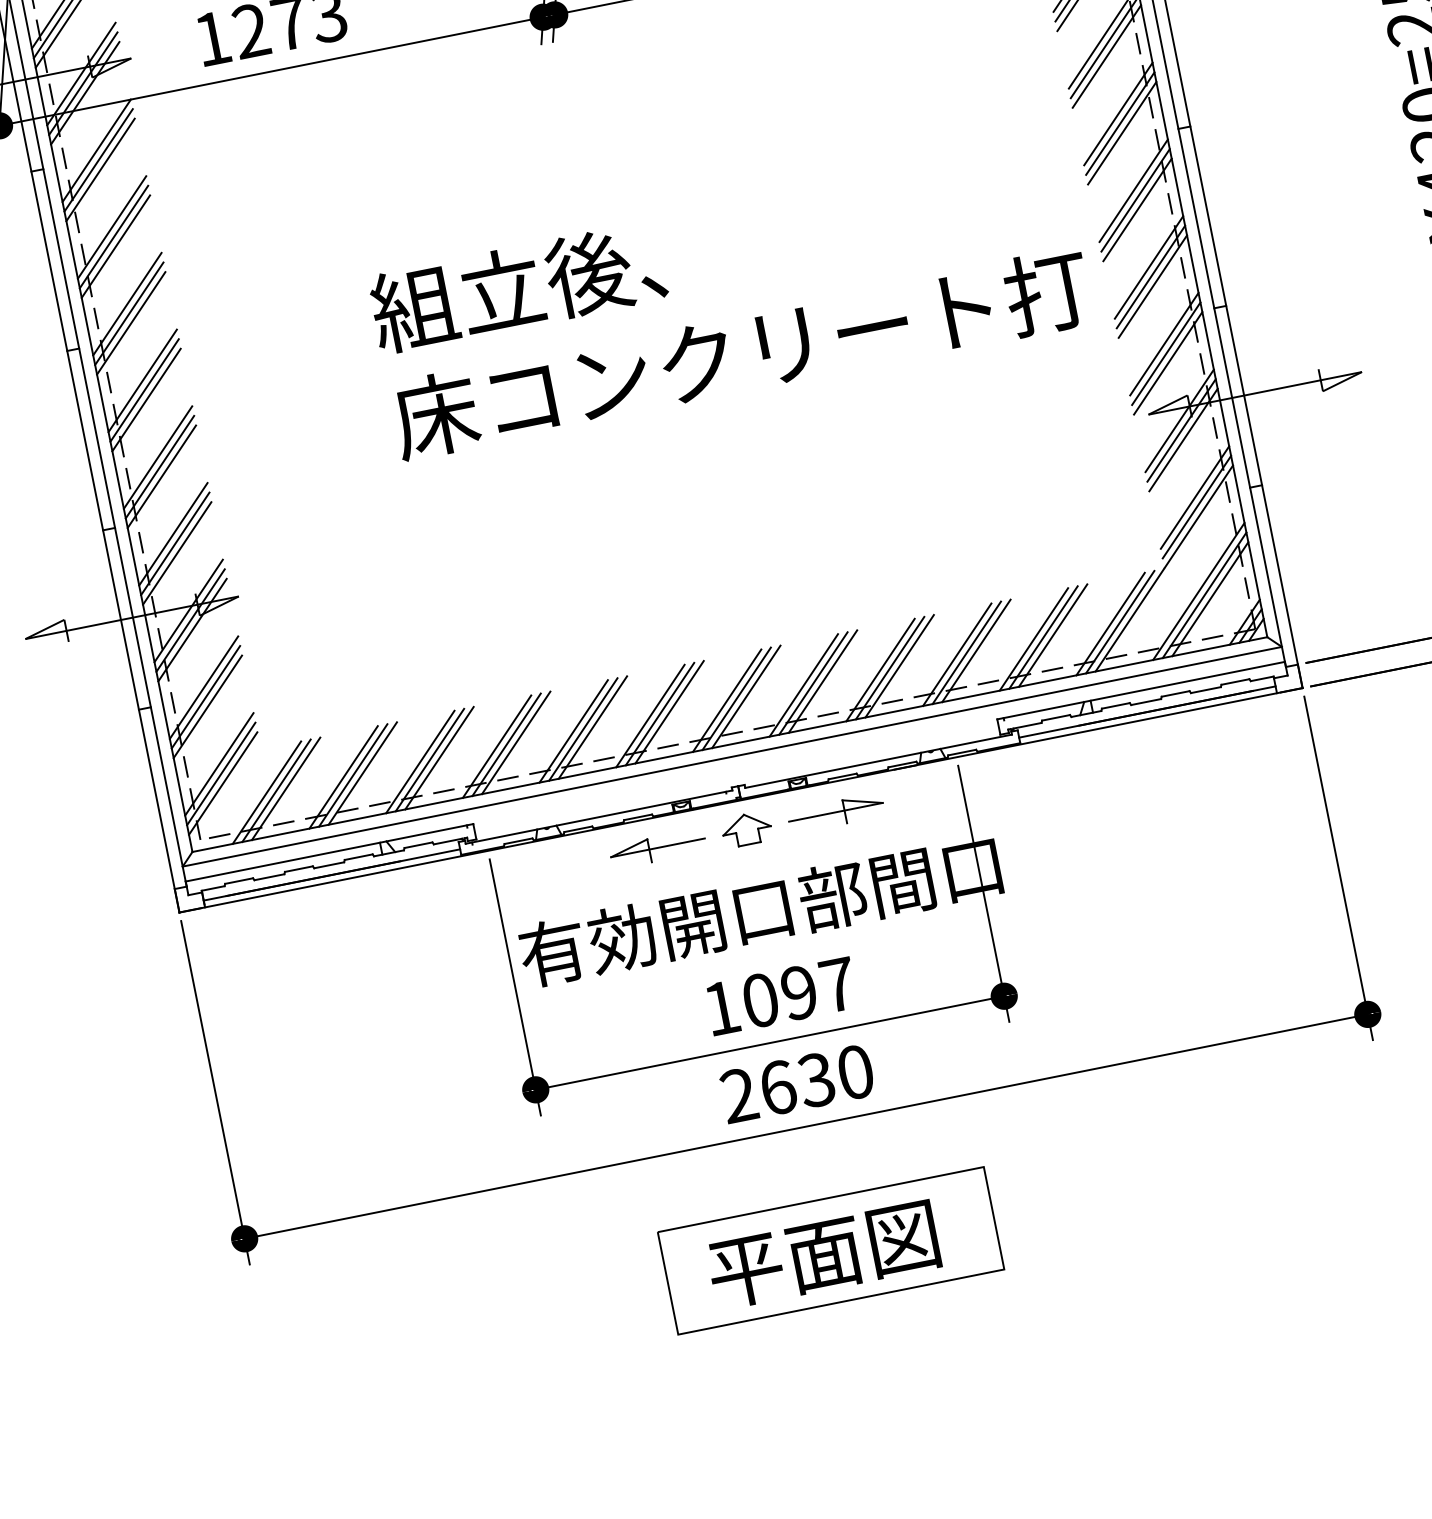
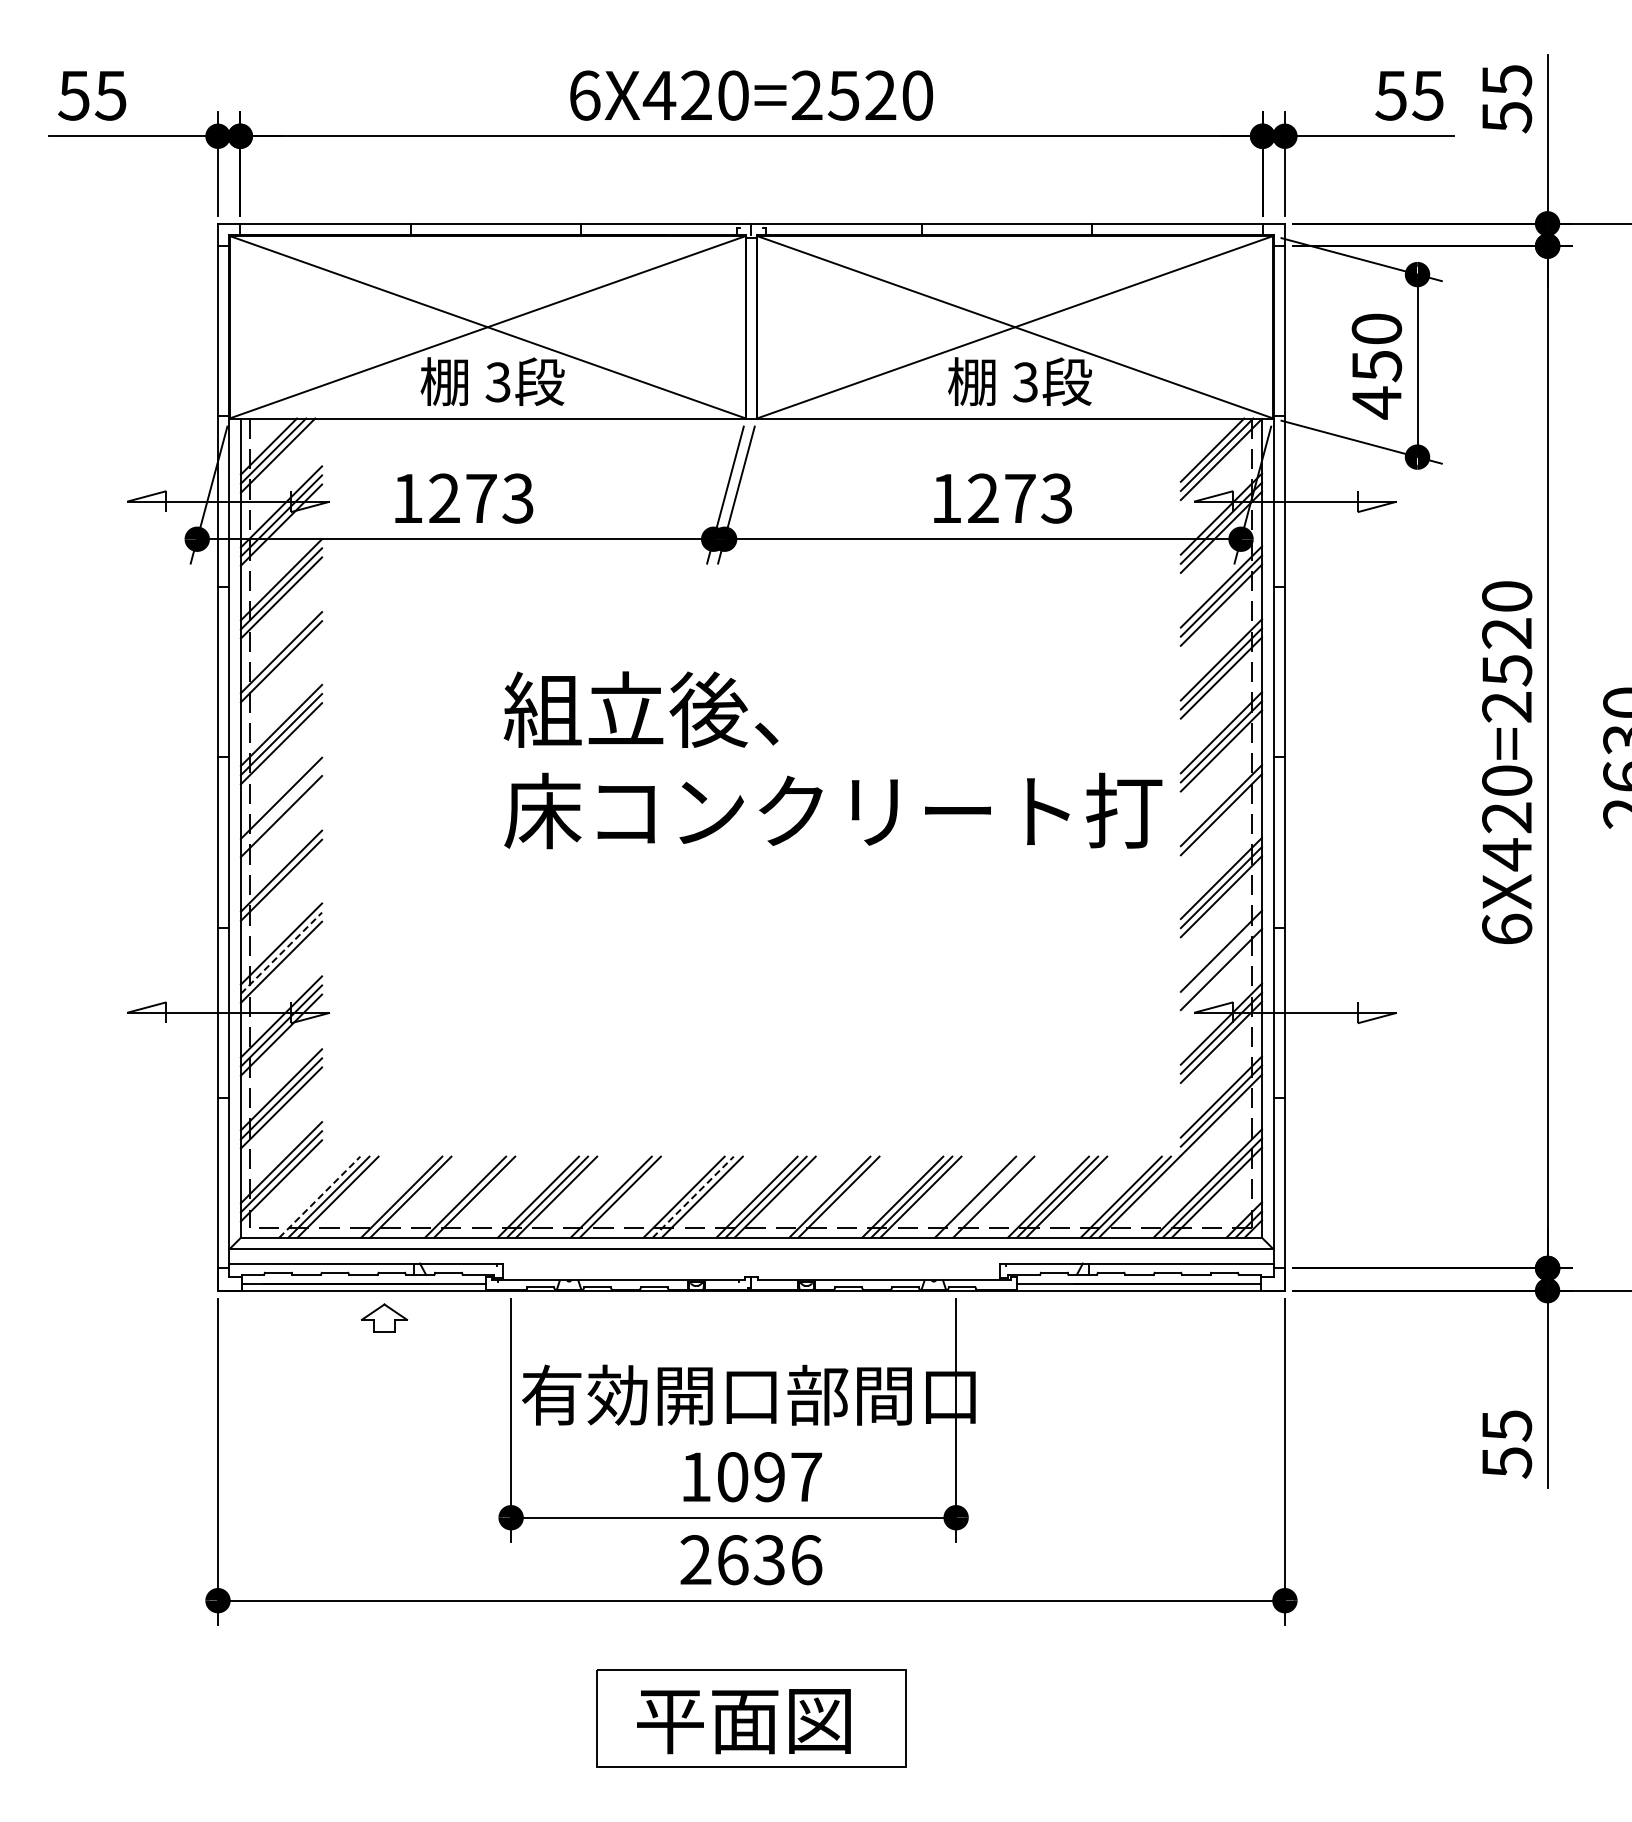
line: (1137, 209) -> (1221, 823), removed
line: (115, 246) -> (281, 670), removed
text: (729, 300) -> (832, 760), moved
line: (1166, 353) -> (1221, 960), removed
line: (144, 390) -> (281, 807), removed
line: (161, 476) -> (281, 889), removed
line: (175, 543) -> (281, 952), solid -> dashed
line: (966, 652) -> (984, 1196), removed
line: (822, 680) -> (847, 1196), removed
line: (660, 713) -> (693, 1196), solid -> dashed
line: (592, 726) -> (629, 1196), removed
line: (439, 757) -> (483, 1196), removed
line: (343, 776) -> (392, 1196), removed
line: (267, 791) -> (320, 1196), solid -> dashed
part: (836, 812) -> (836, 1319), removed
part: (745, 828) -> (383, 1317), moved
part: (657, 848) -> (666, 1319), removed
text: (855, 1072) -> (806, 1560), 2630 -> 2636

